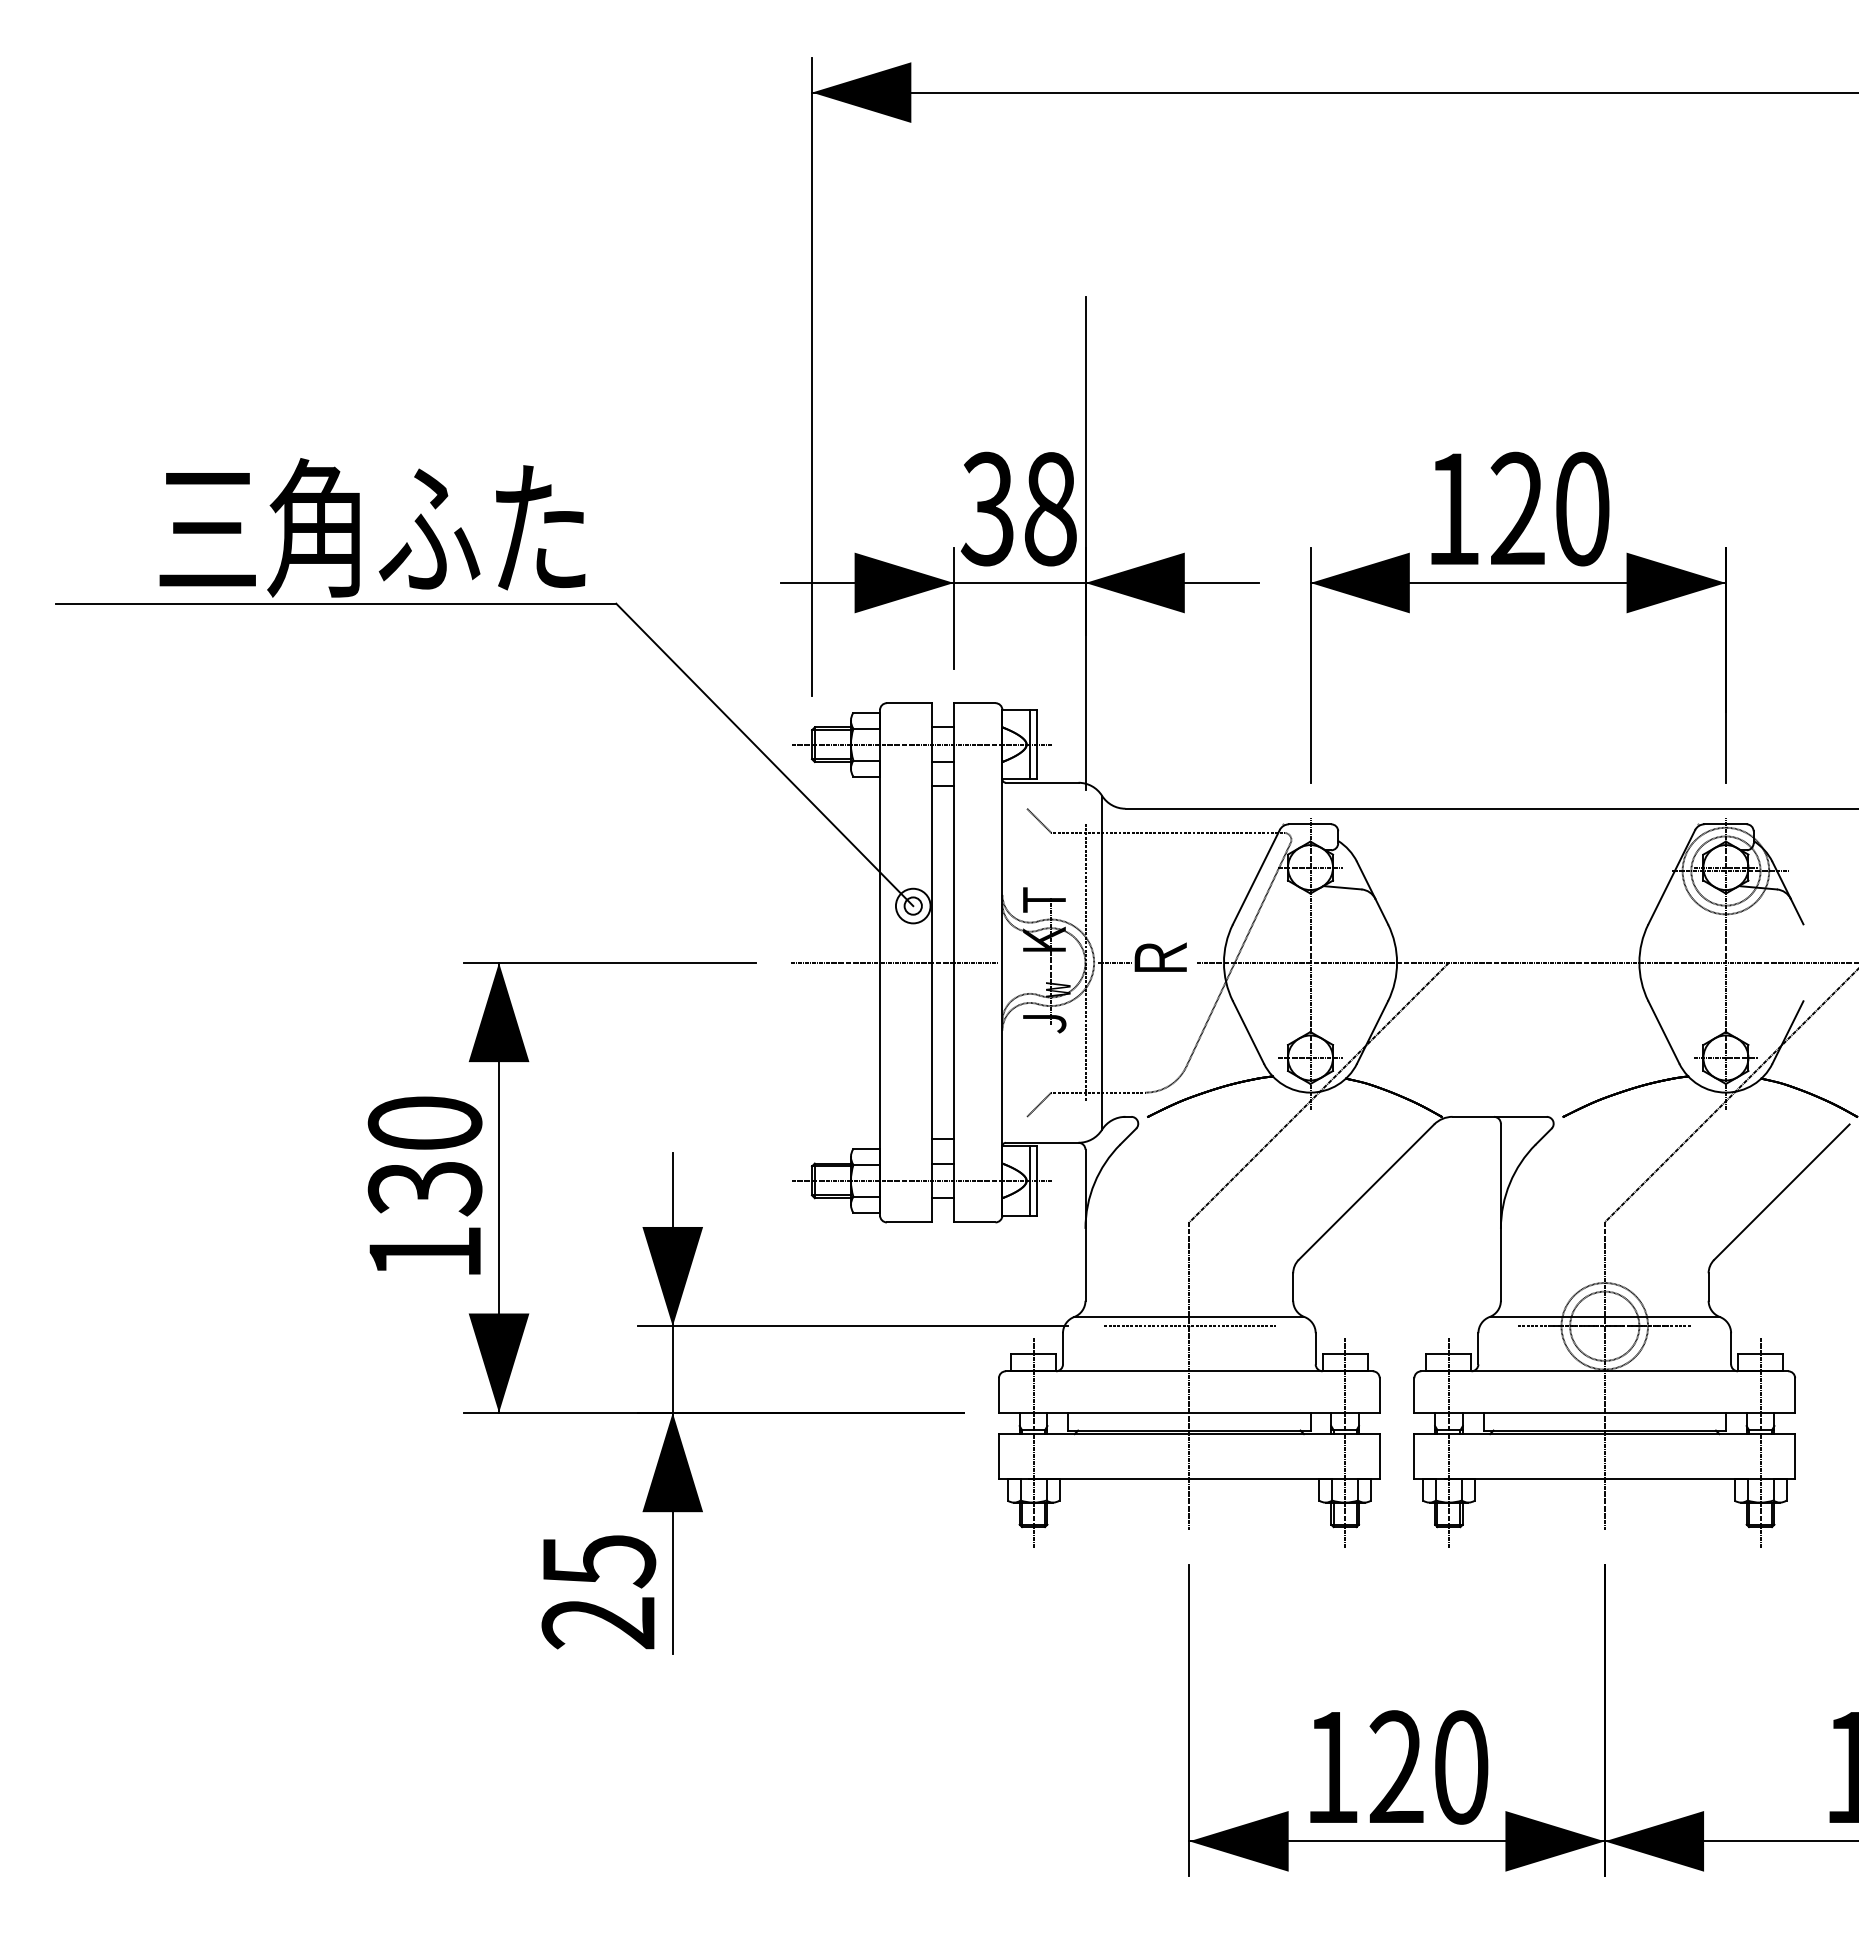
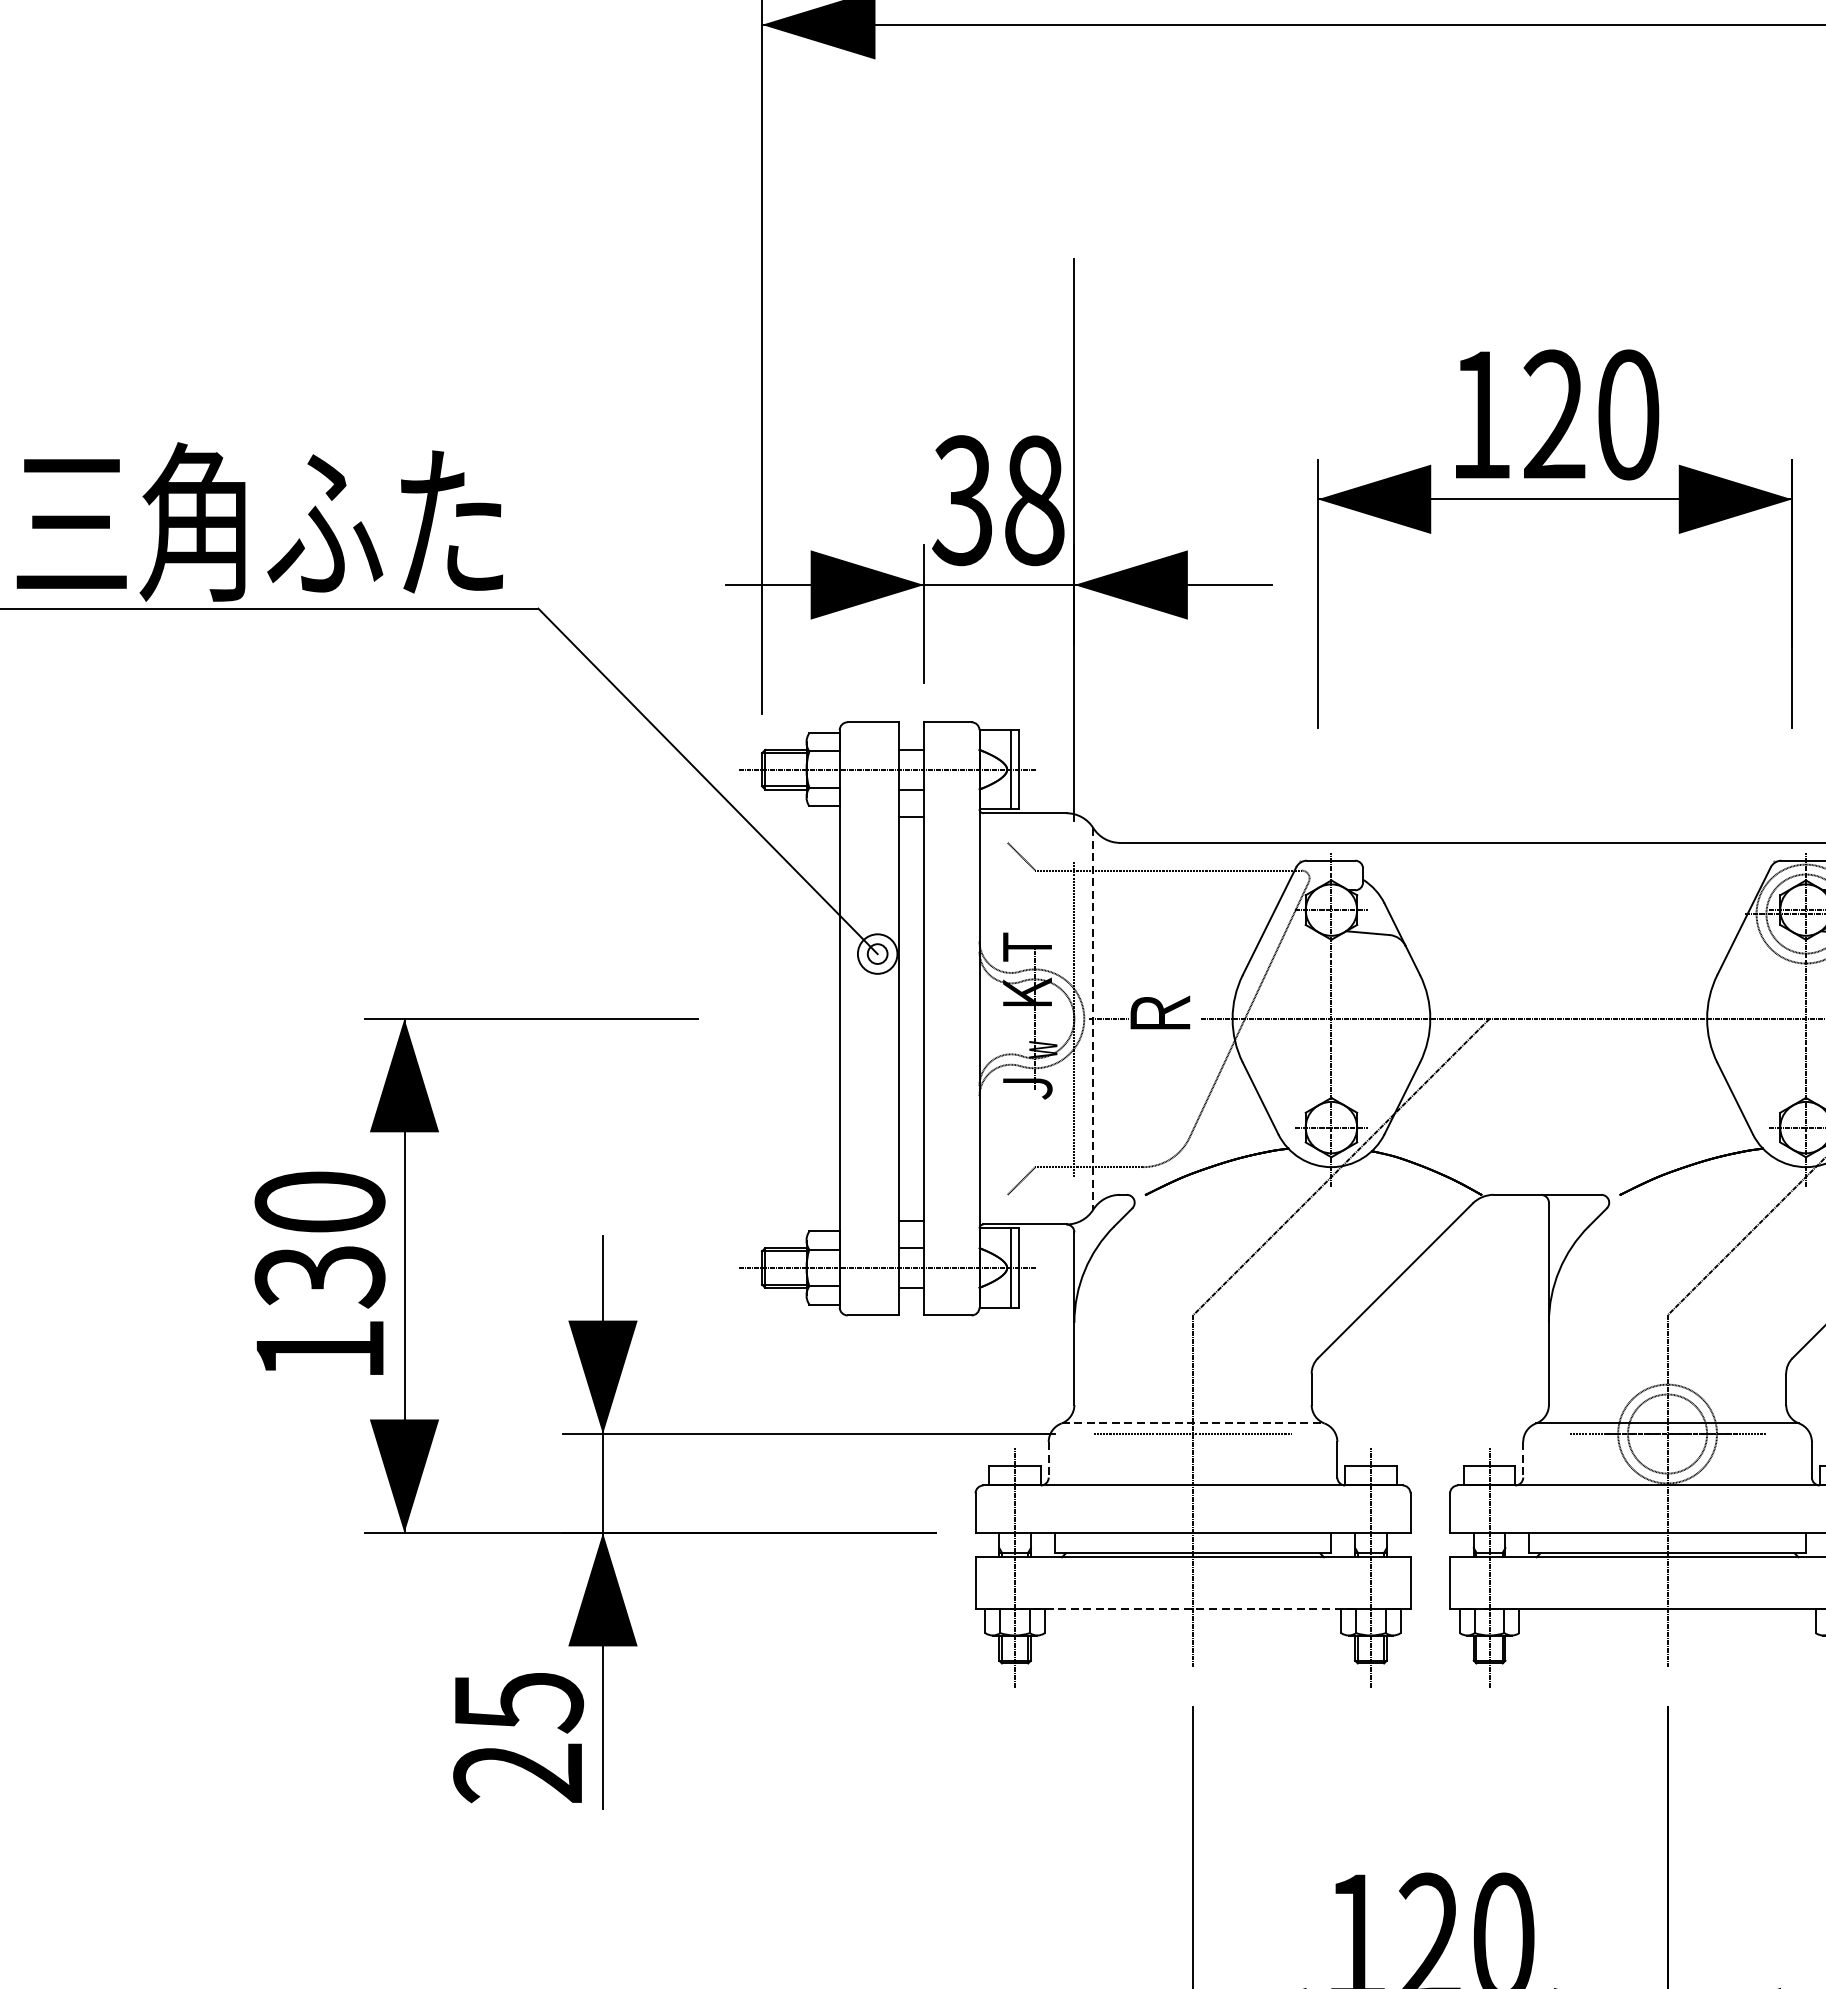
part: (1518, 583) -> (1555, 499), moved
line: (894, 962) -> (856, 1018), removed
line: (1102, 963) -> (1093, 1019), solid -> dashed
line: (1189, 1317) -> (1193, 1424), solid -> dashed
line: (1062, 1348) -> (1048, 1459), solid -> dashed
line: (1478, 1348) -> (1523, 1459), solid -> dashed
line: (1180, 1479) -> (1182, 1609), solid -> dashed

